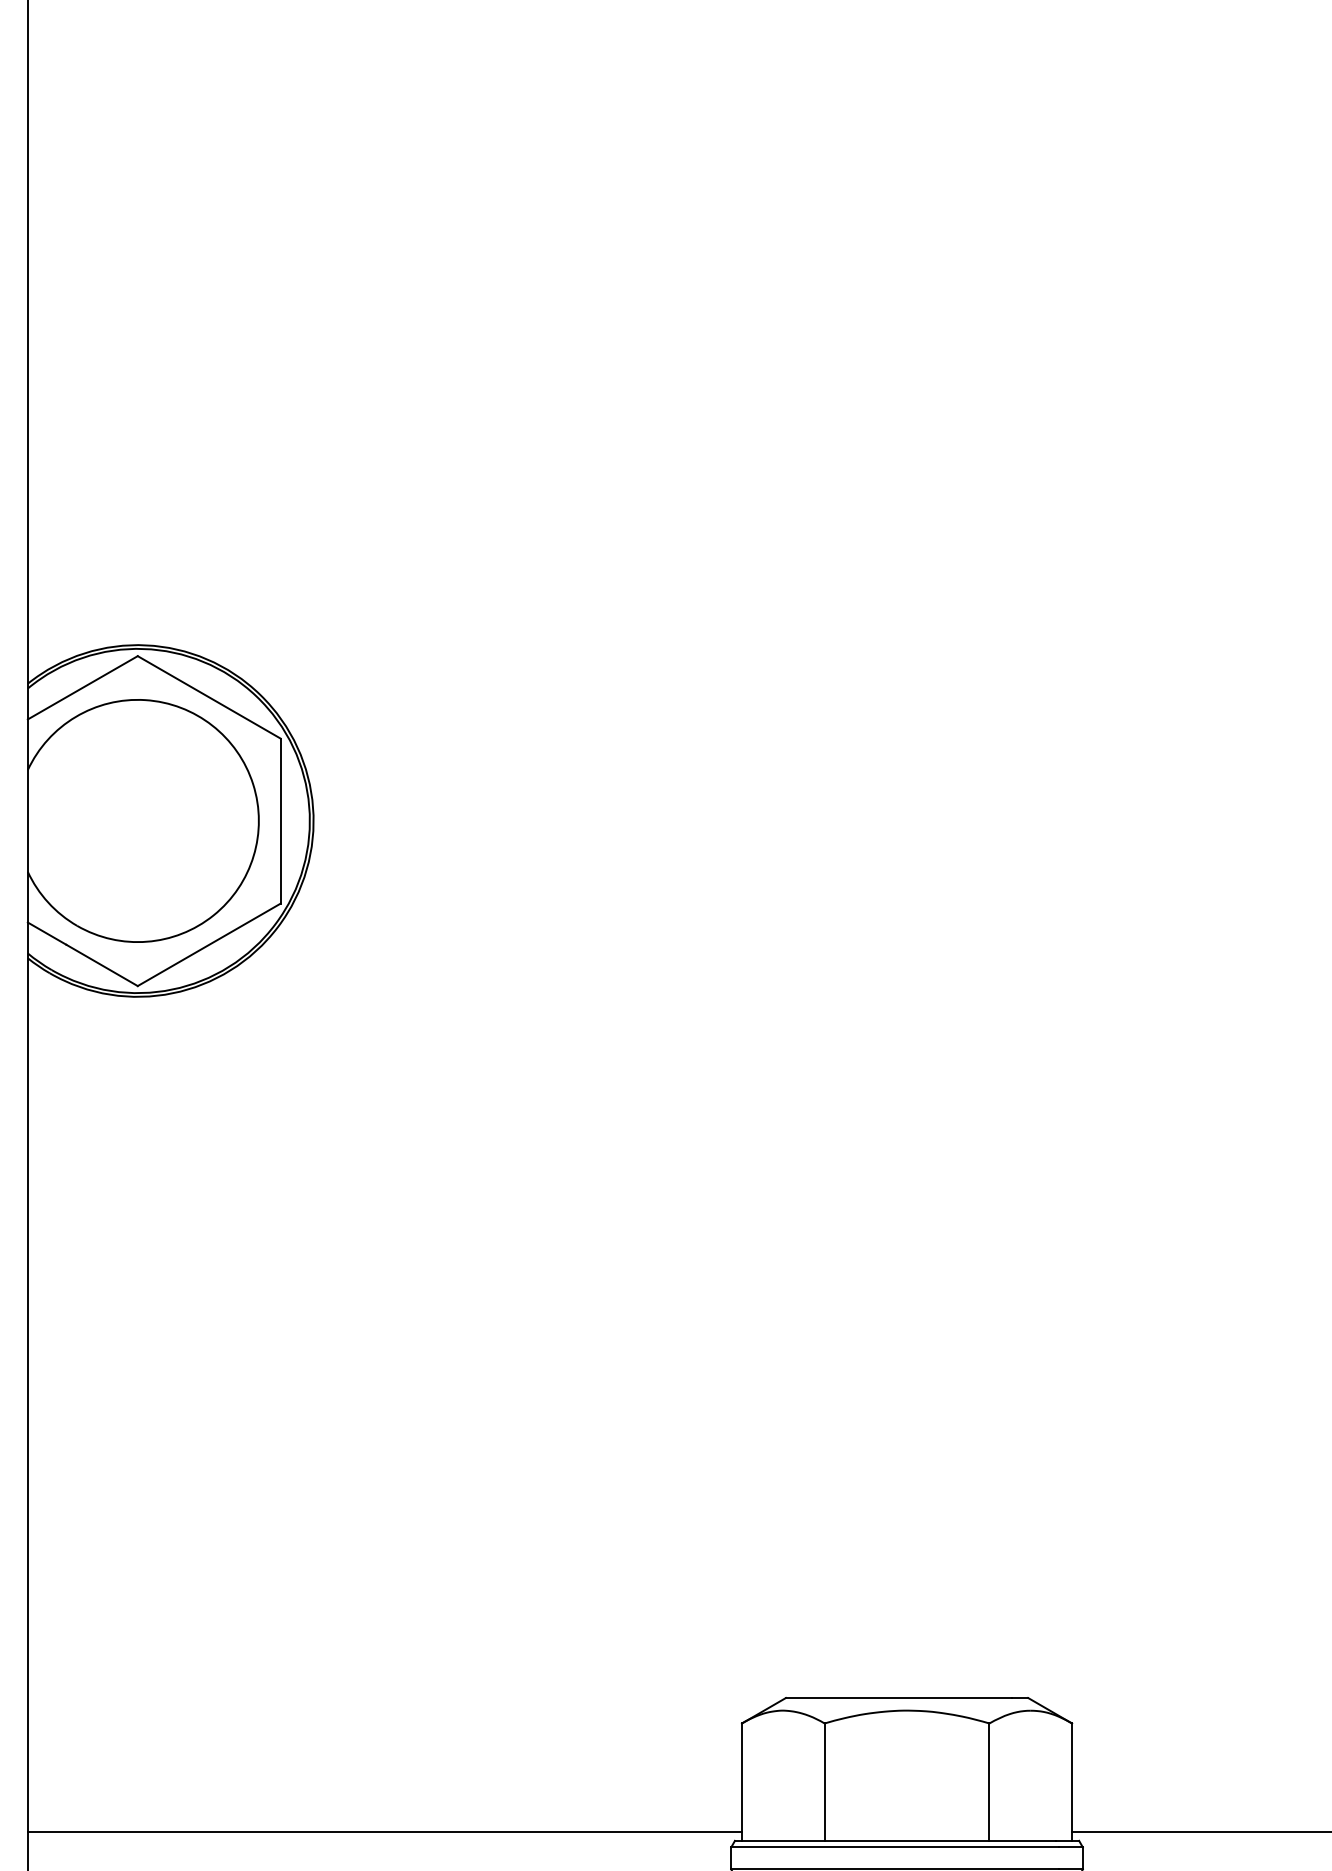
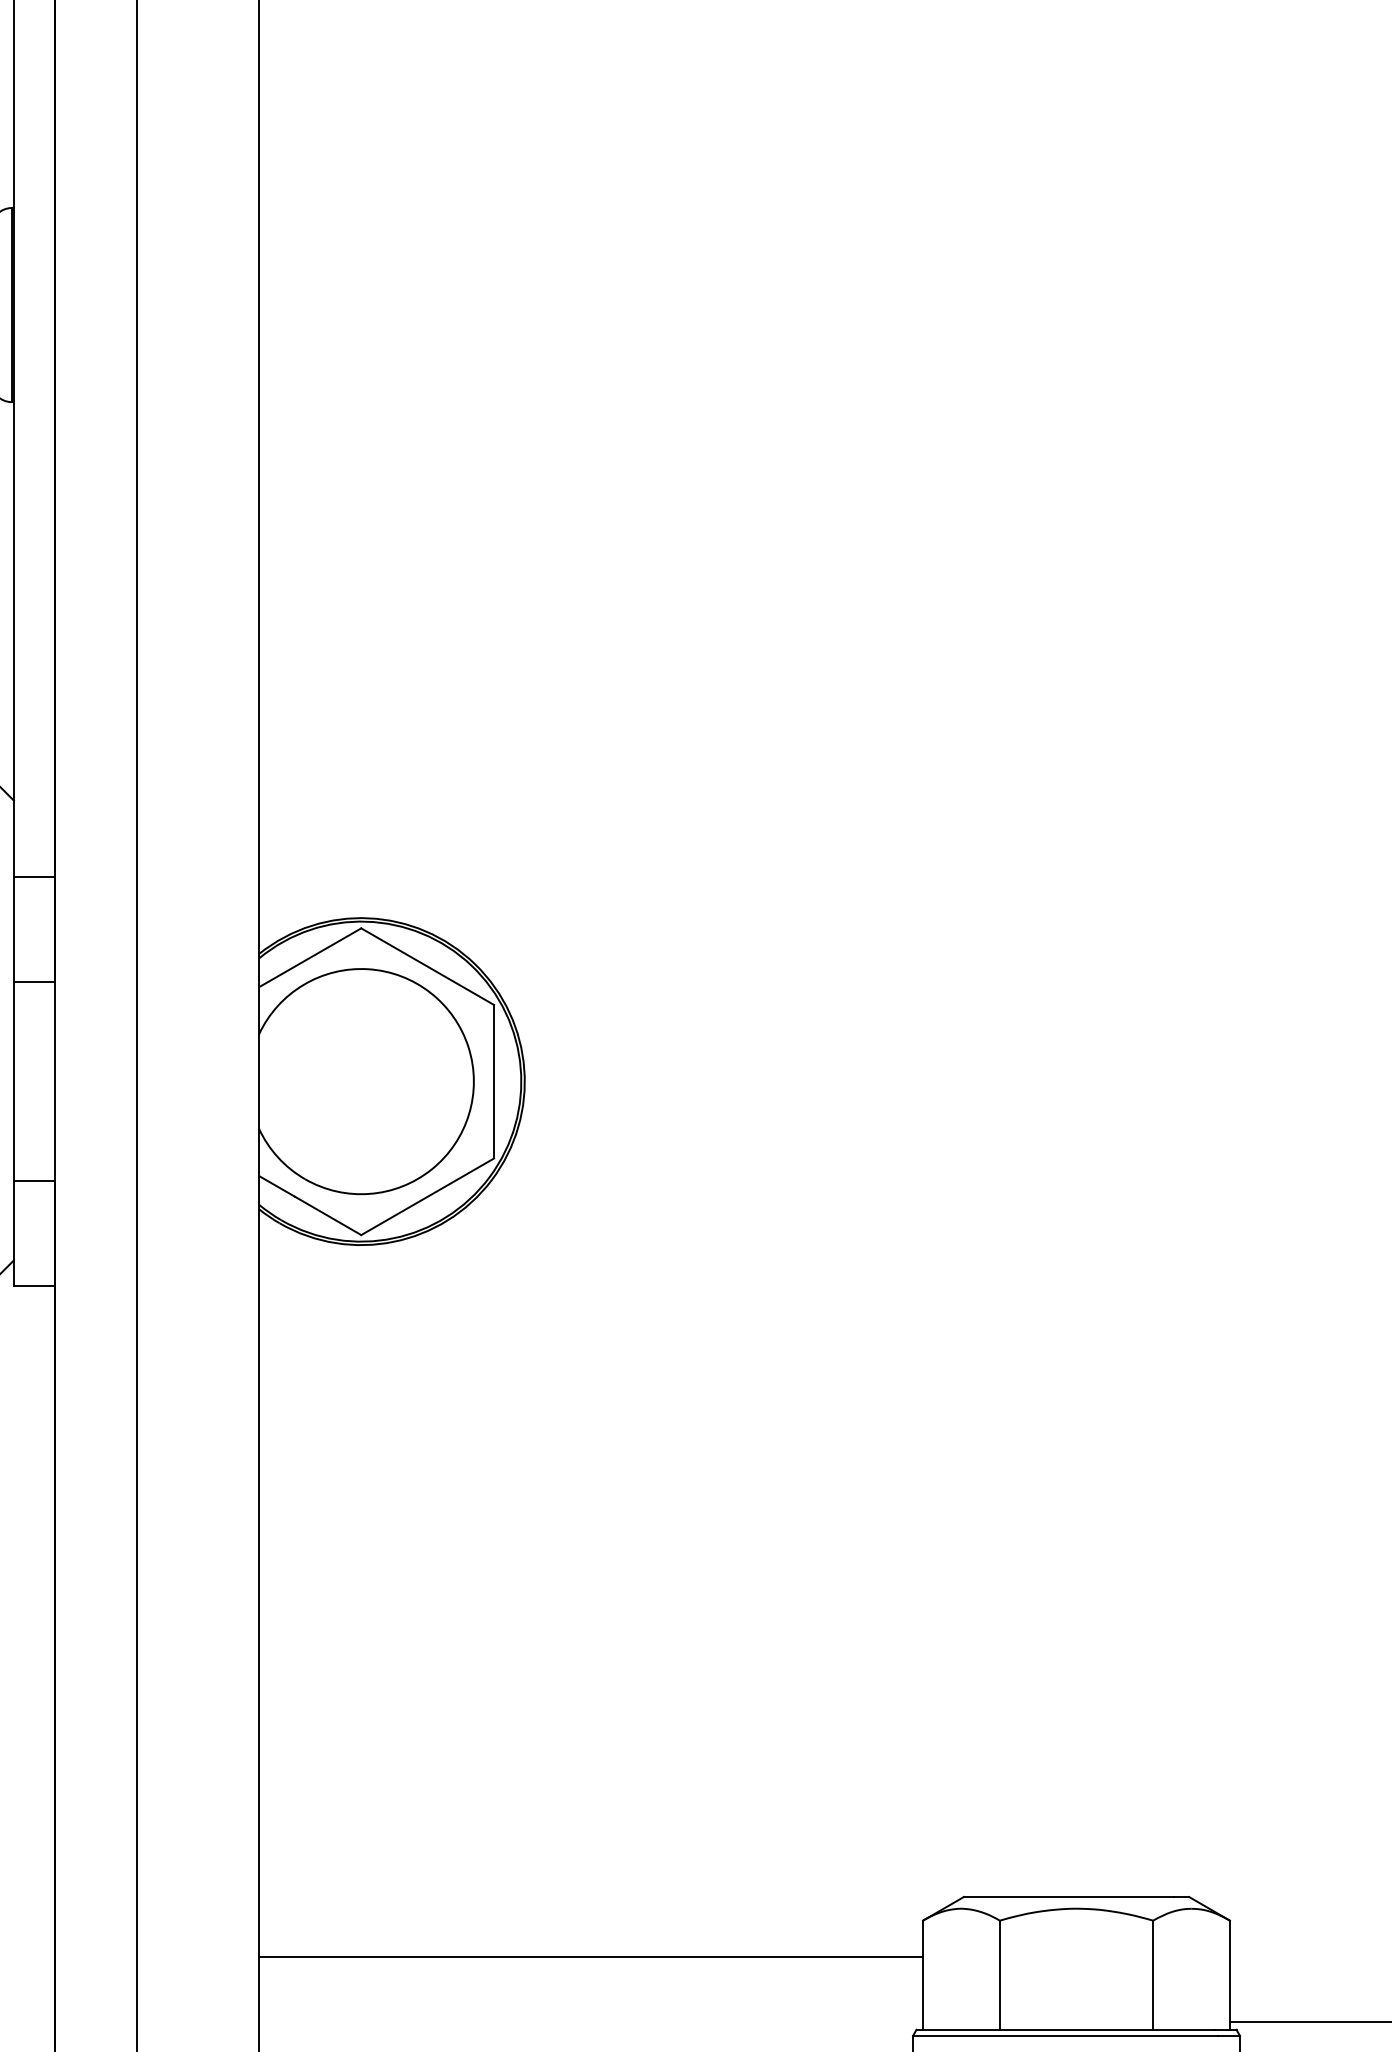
line: (385, 1831) -> (591, 1956), moved

